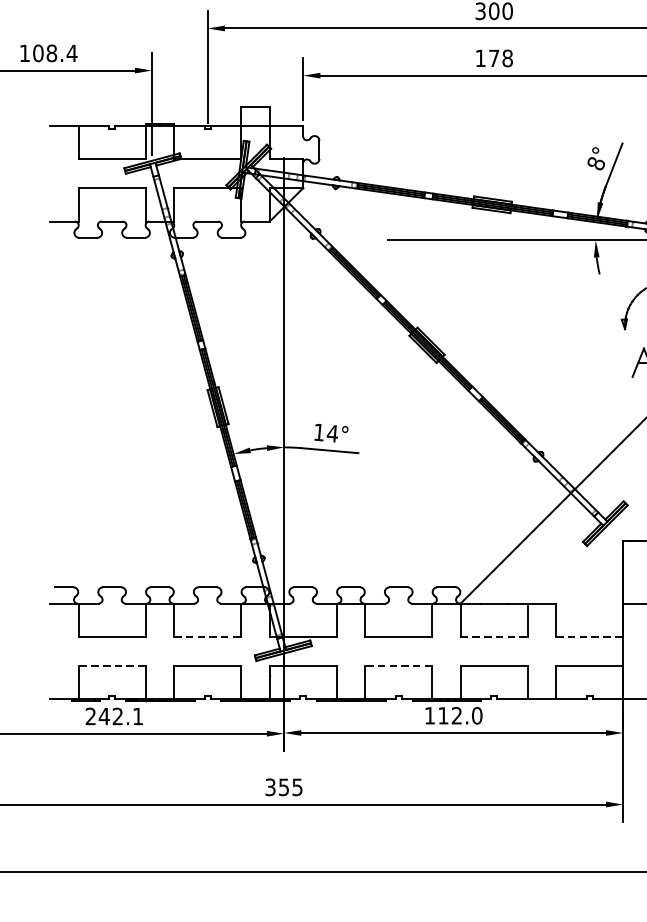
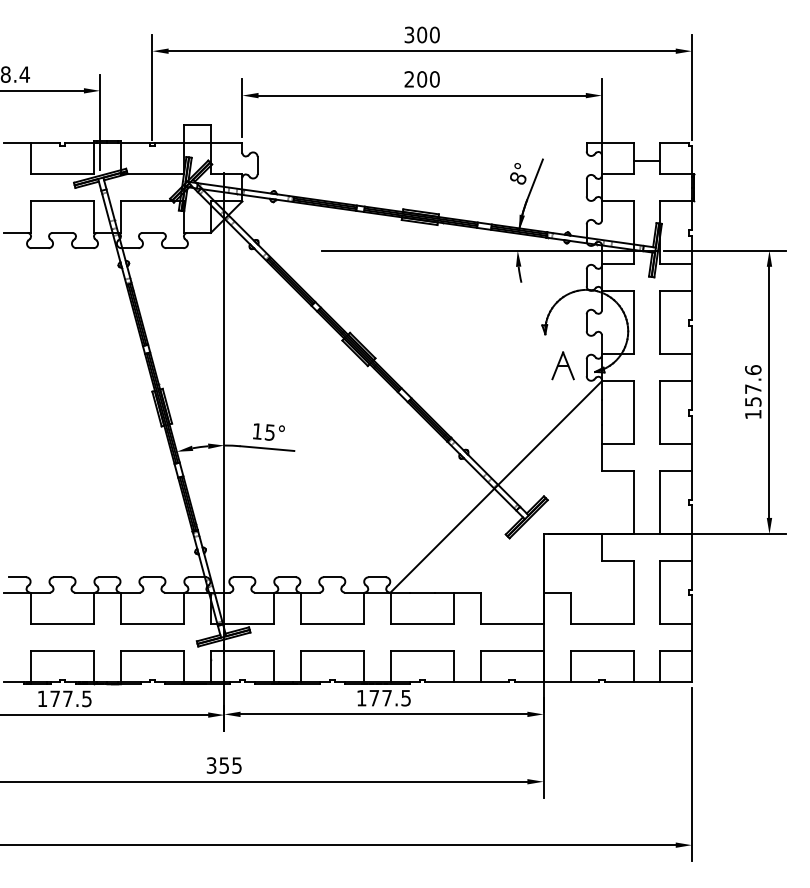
text: (493, 58) -> (421, 79), 178 -> 200
text: (332, 433) -> (269, 432), 14° -> 15°
line: (207, 637) -> (152, 624), dashed -> solid
line: (494, 637) -> (422, 624), dashed -> solid
line: (590, 637) -> (512, 624), dashed -> solid
line: (112, 666) -> (62, 651), dashed -> solid
line: (397, 666) -> (331, 651), dashed -> solid
text: (460, 715) -> (390, 697), 112.0 -> 177.5
text: (114, 716) -> (64, 698), 242.1 -> 177.5

